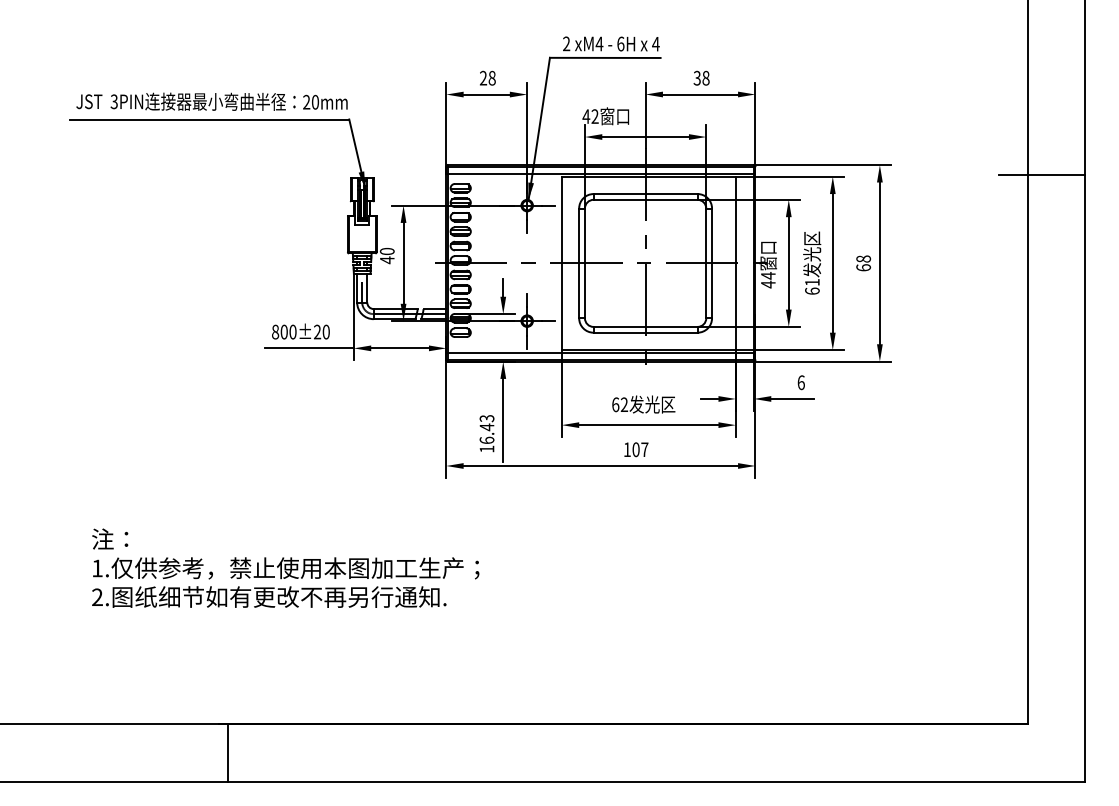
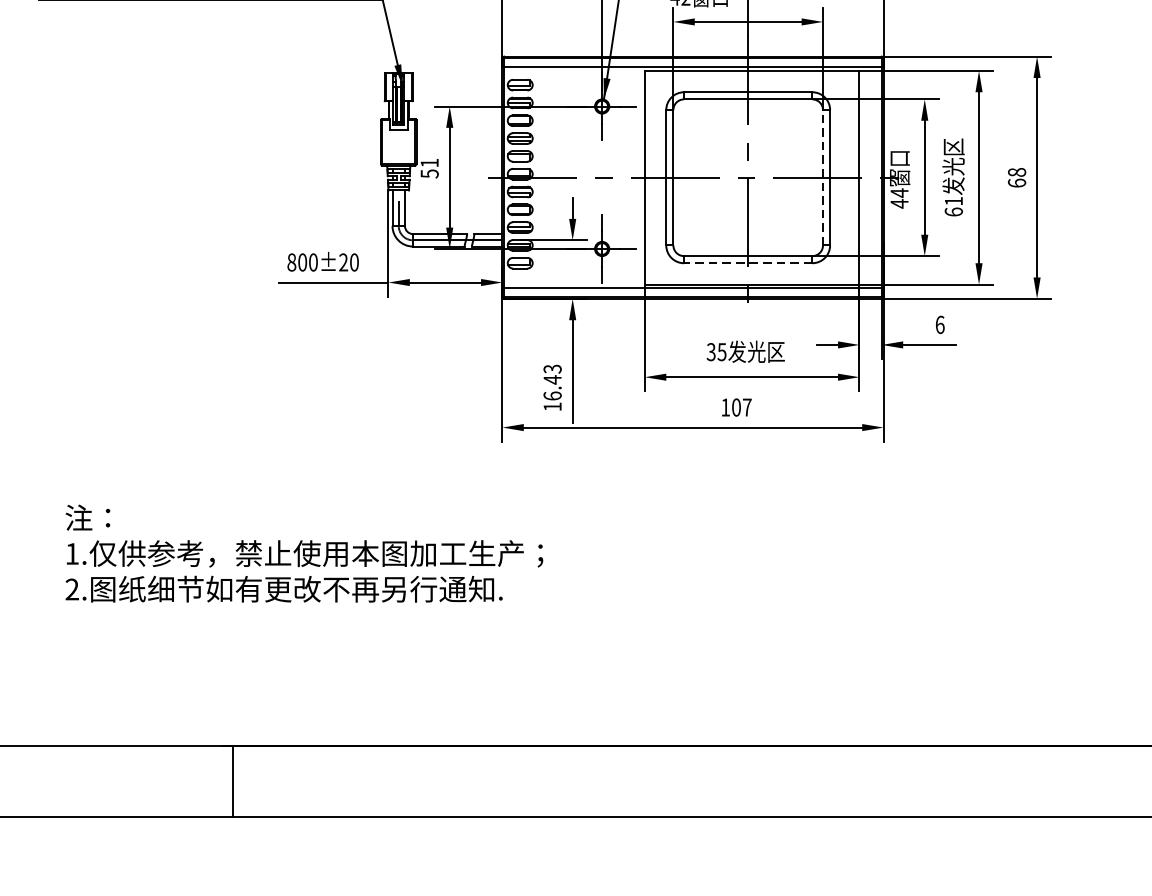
text: (386, 255) -> (428, 168), 40 -> 51
line: (706, 263) -> (823, 177), solid -> dashed
line: (645, 332) -> (748, 262), solid -> dashed
text: (620, 404) -> (717, 351), 62 -> 35

